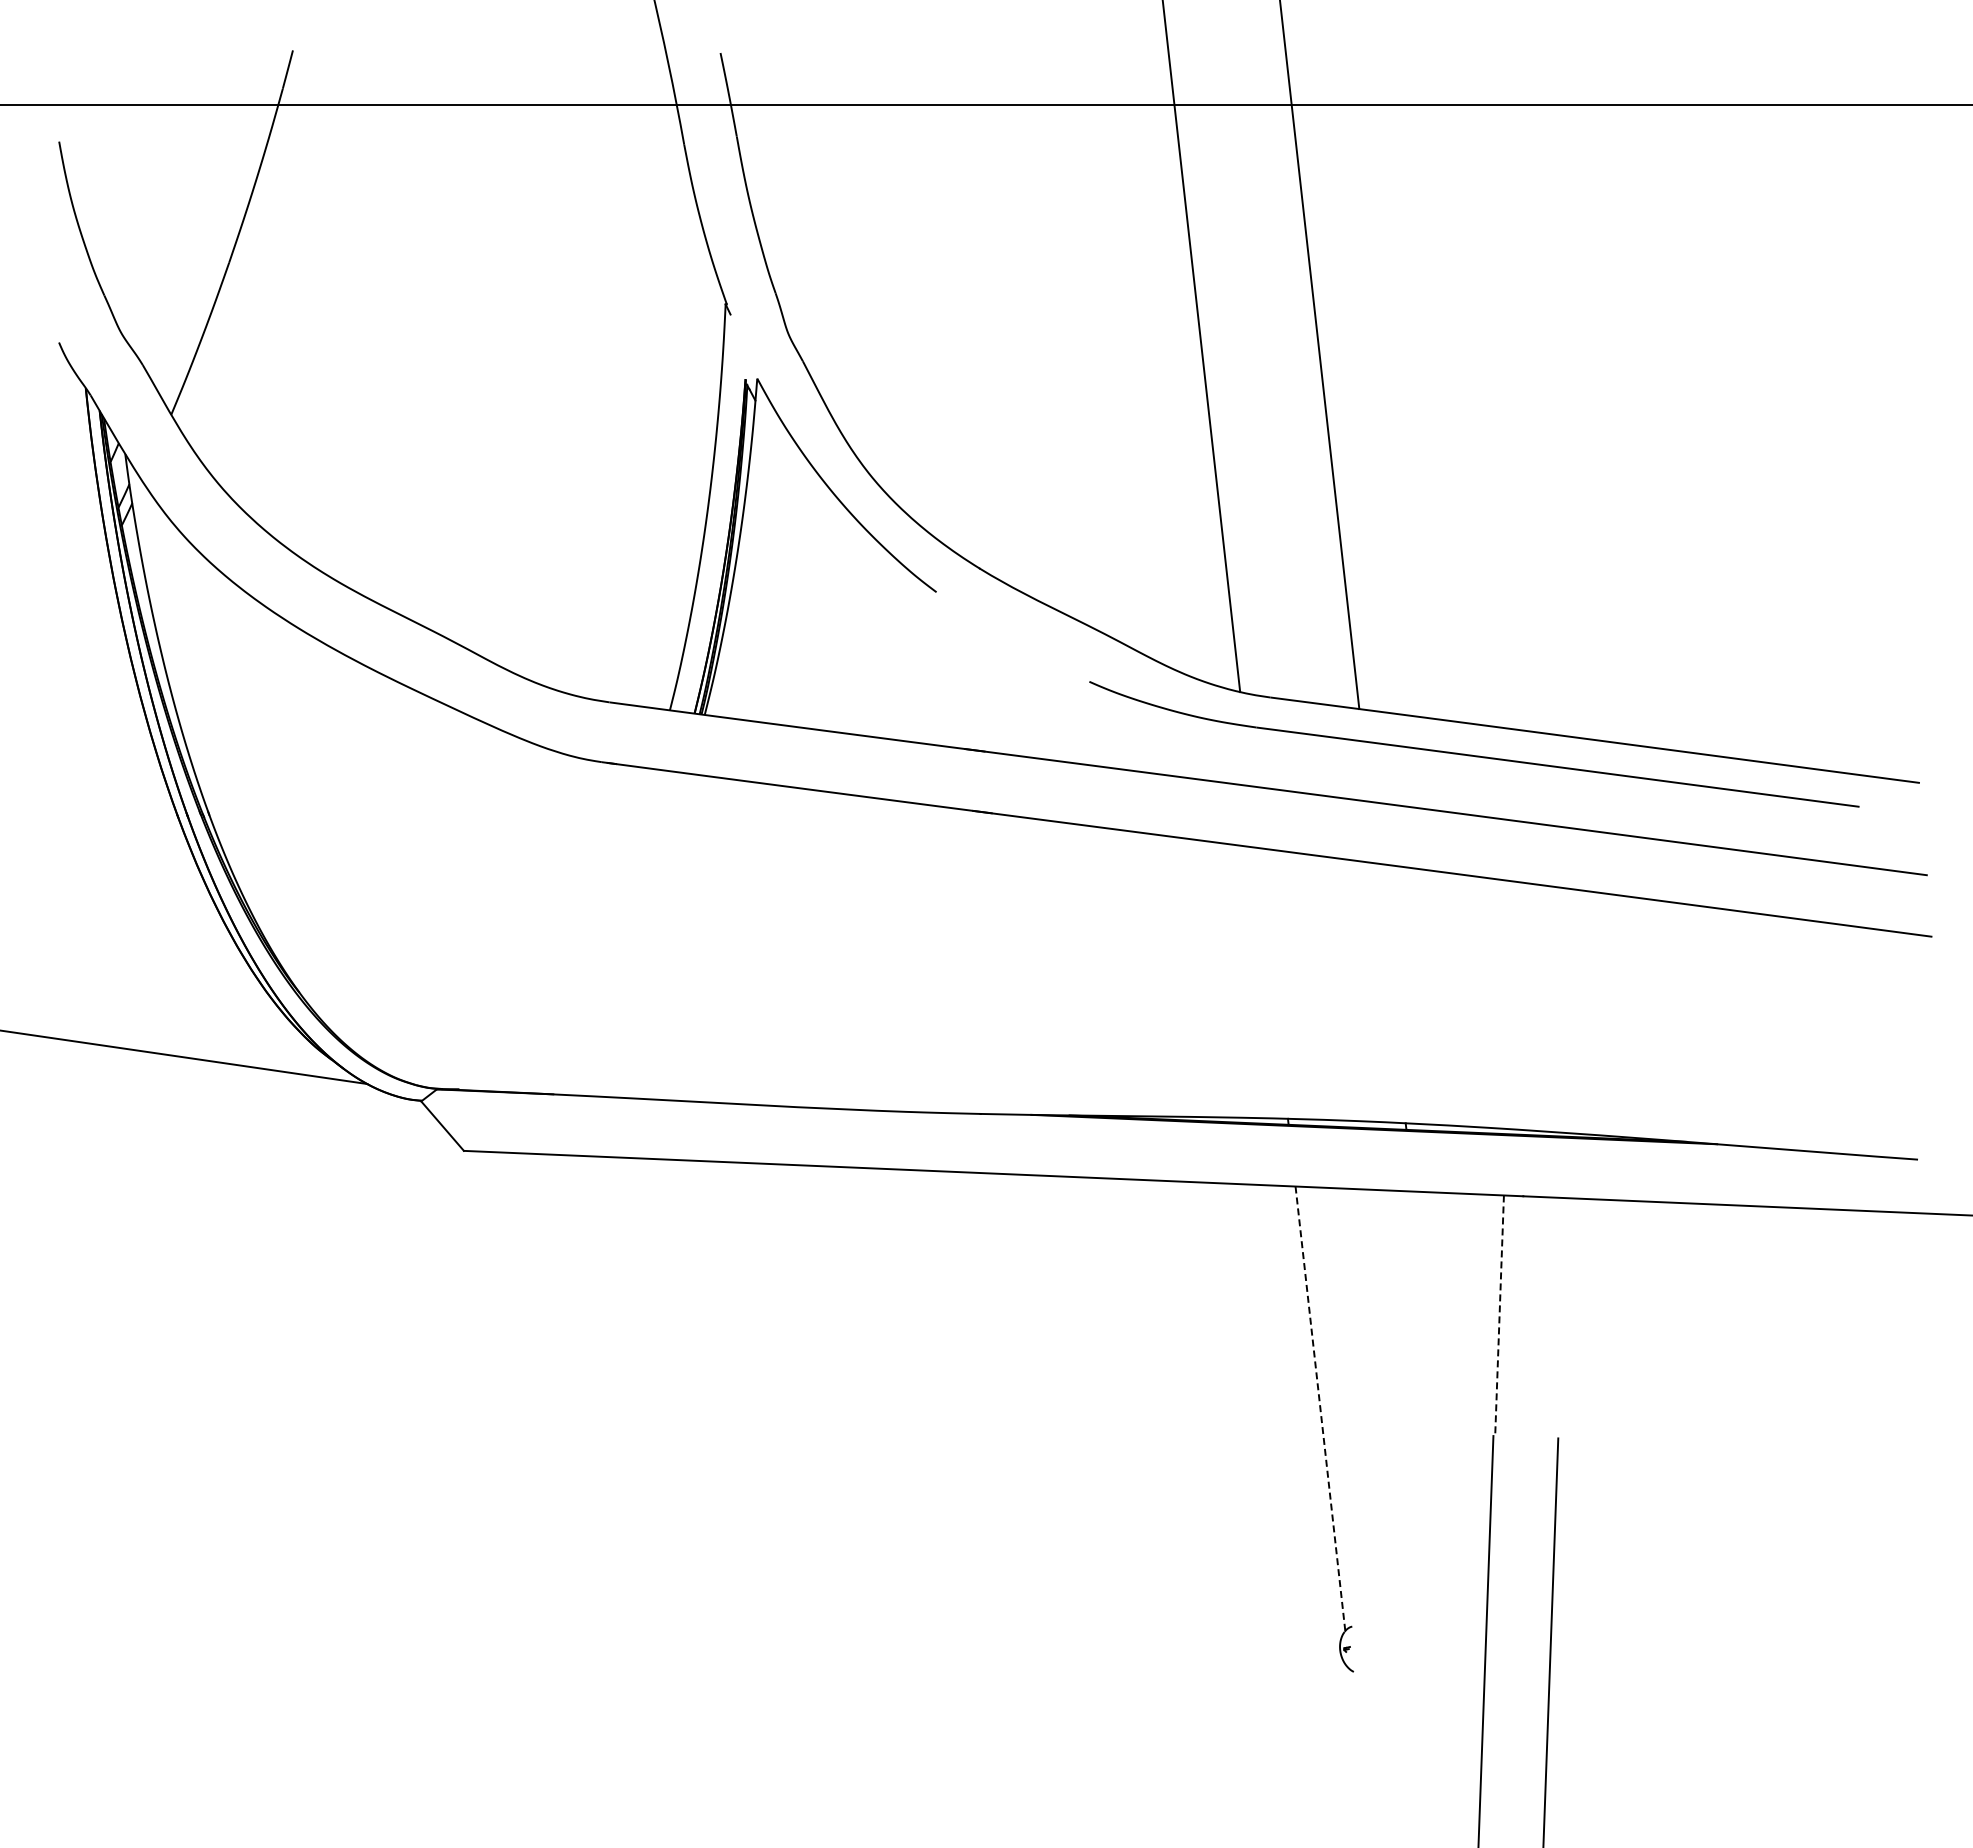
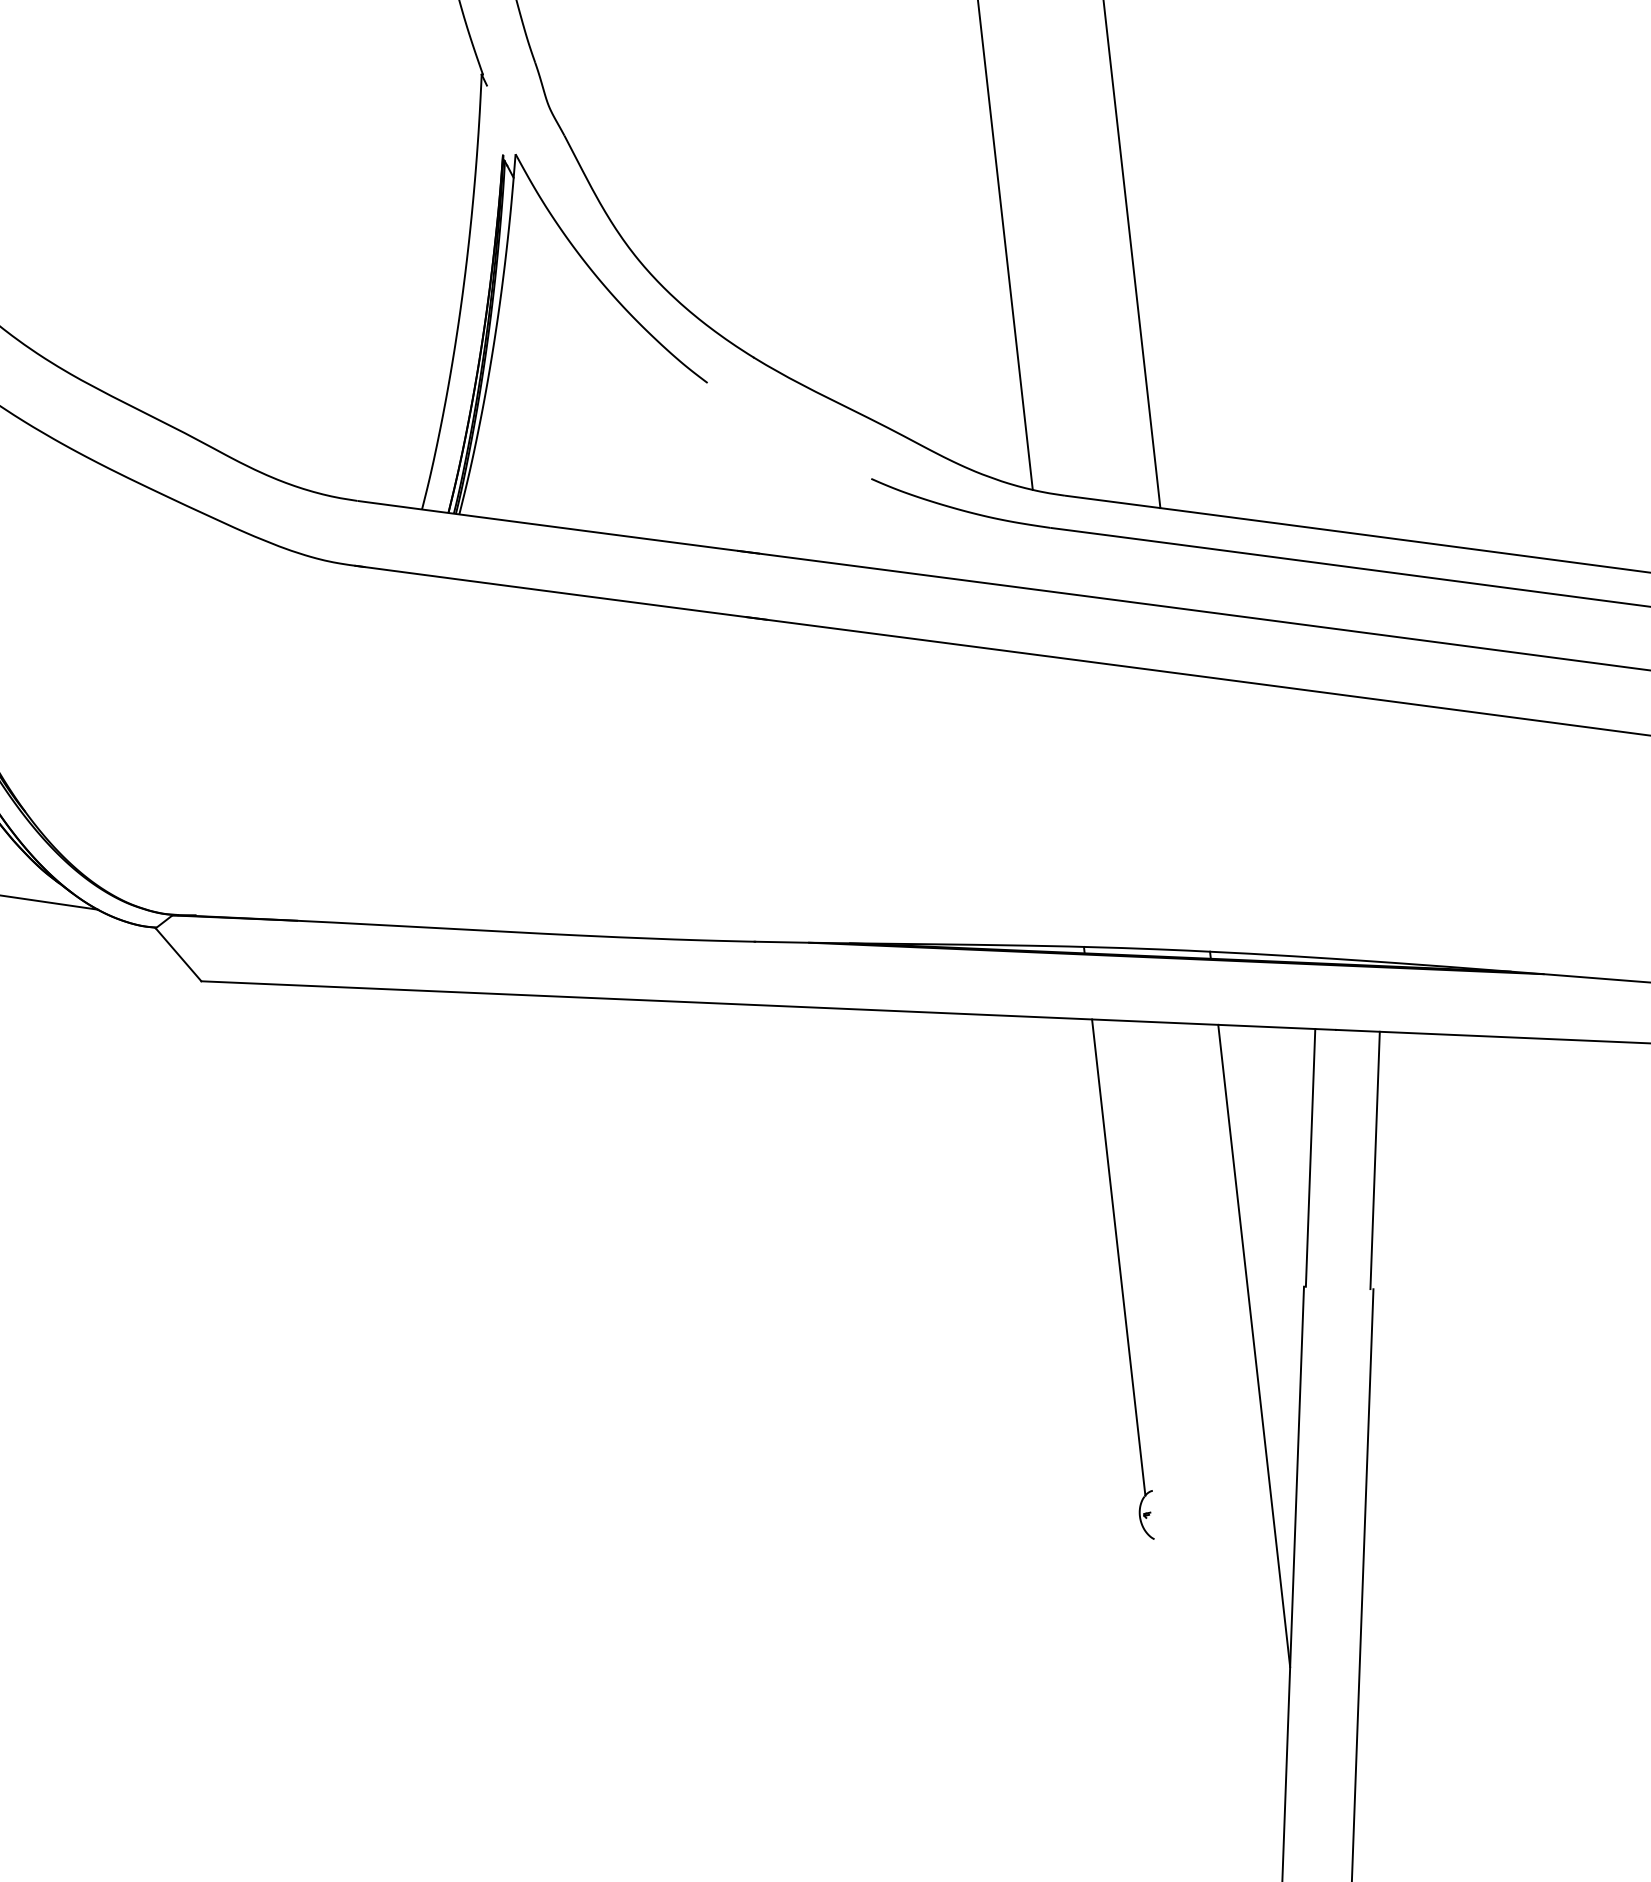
line: (1499, 1316) -> (1310, 1158), dashed -> solid
line: (1559, 1318) -> (1374, 1160), added
line: (1320, 1408) -> (1118, 1257), dashed -> solid
line: (1446, 1491) -> (1253, 1346), added

